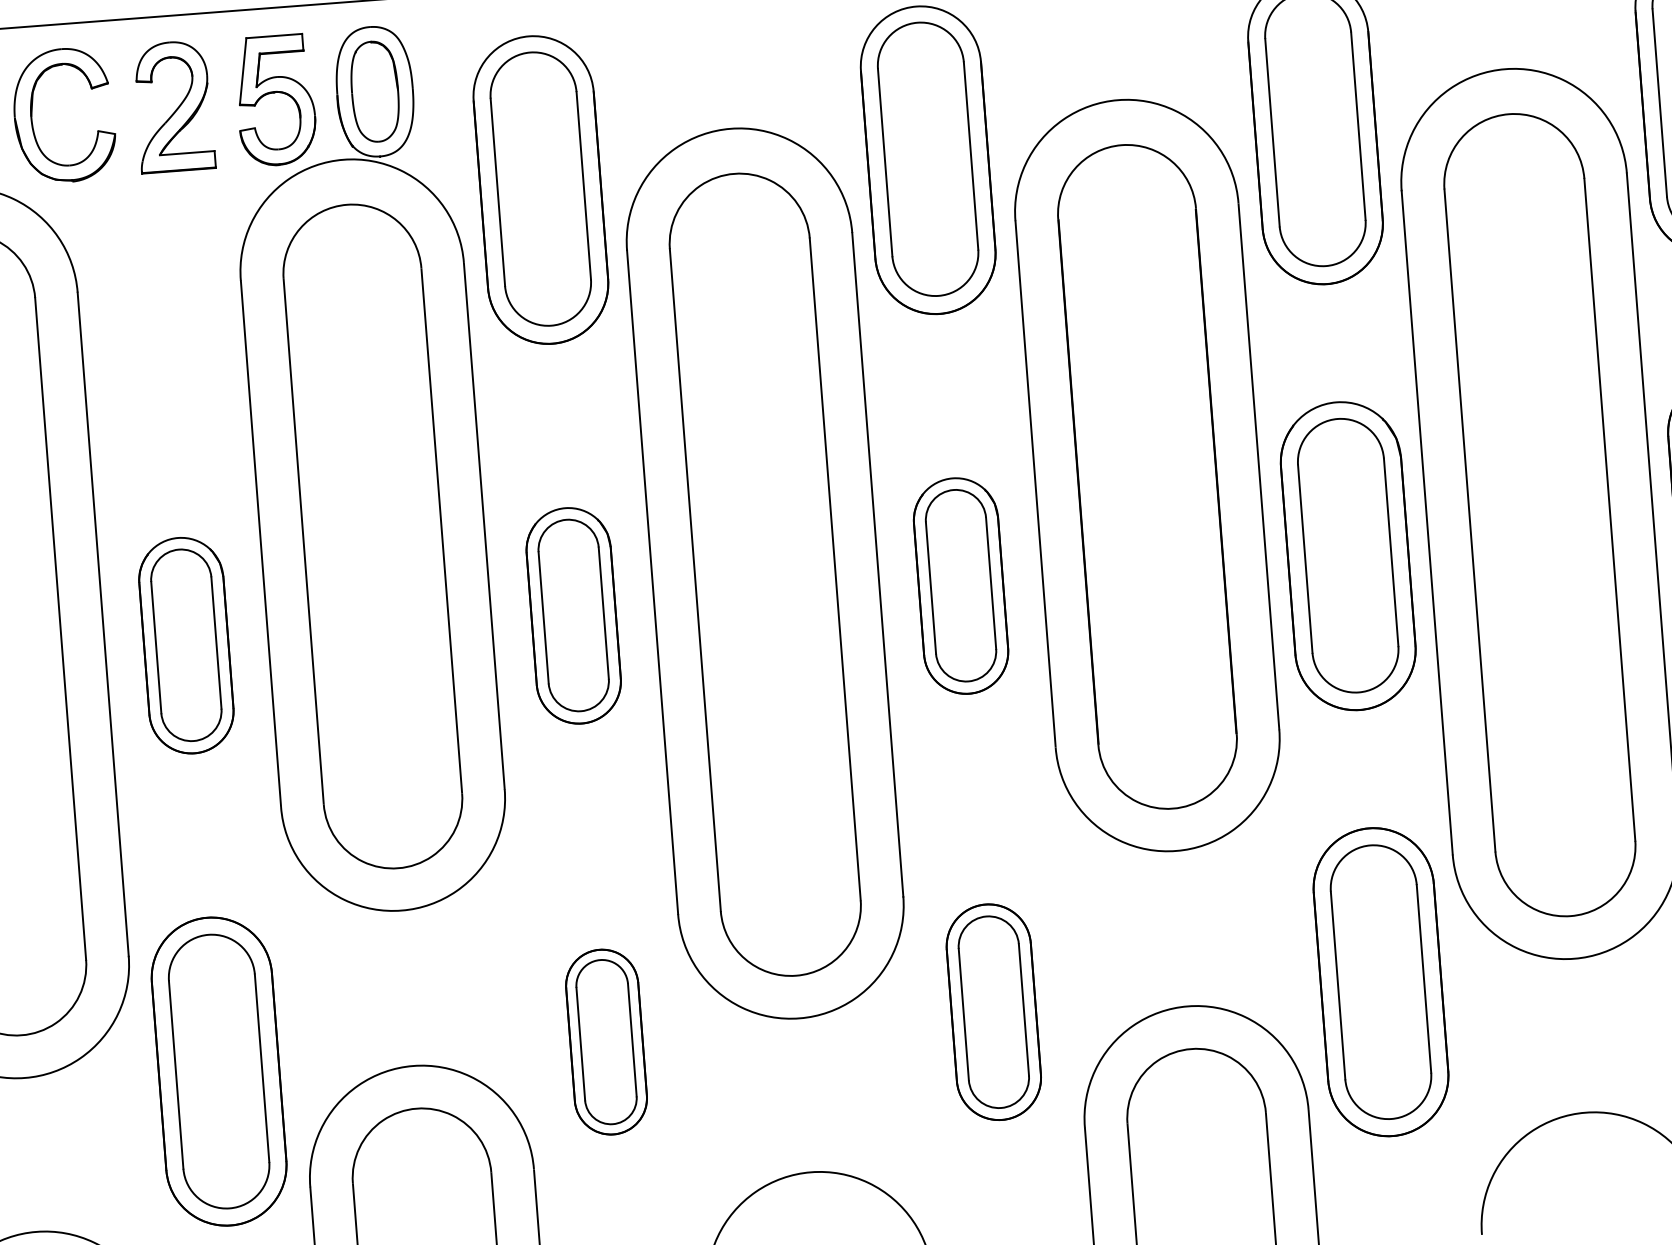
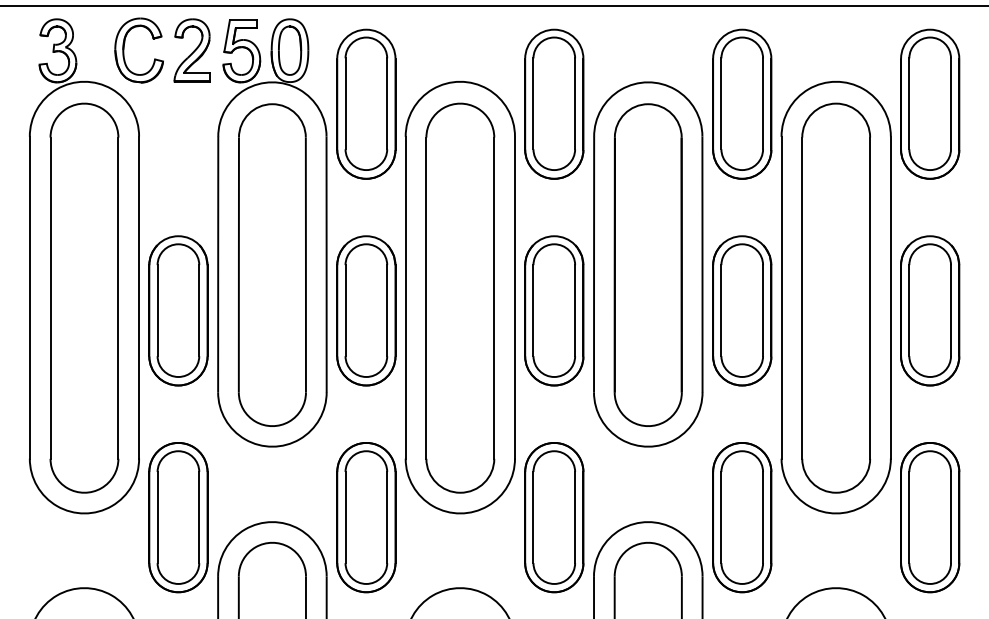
part: (961, 585) -> (554, 310), size x1.43
part: (573, 614) -> (366, 310), size x1.43
part: (186, 644) -> (178, 310), size x1.43
part: (994, 1011) -> (554, 517), size x1.43
part: (606, 1041) -> (366, 517), size x1.67

